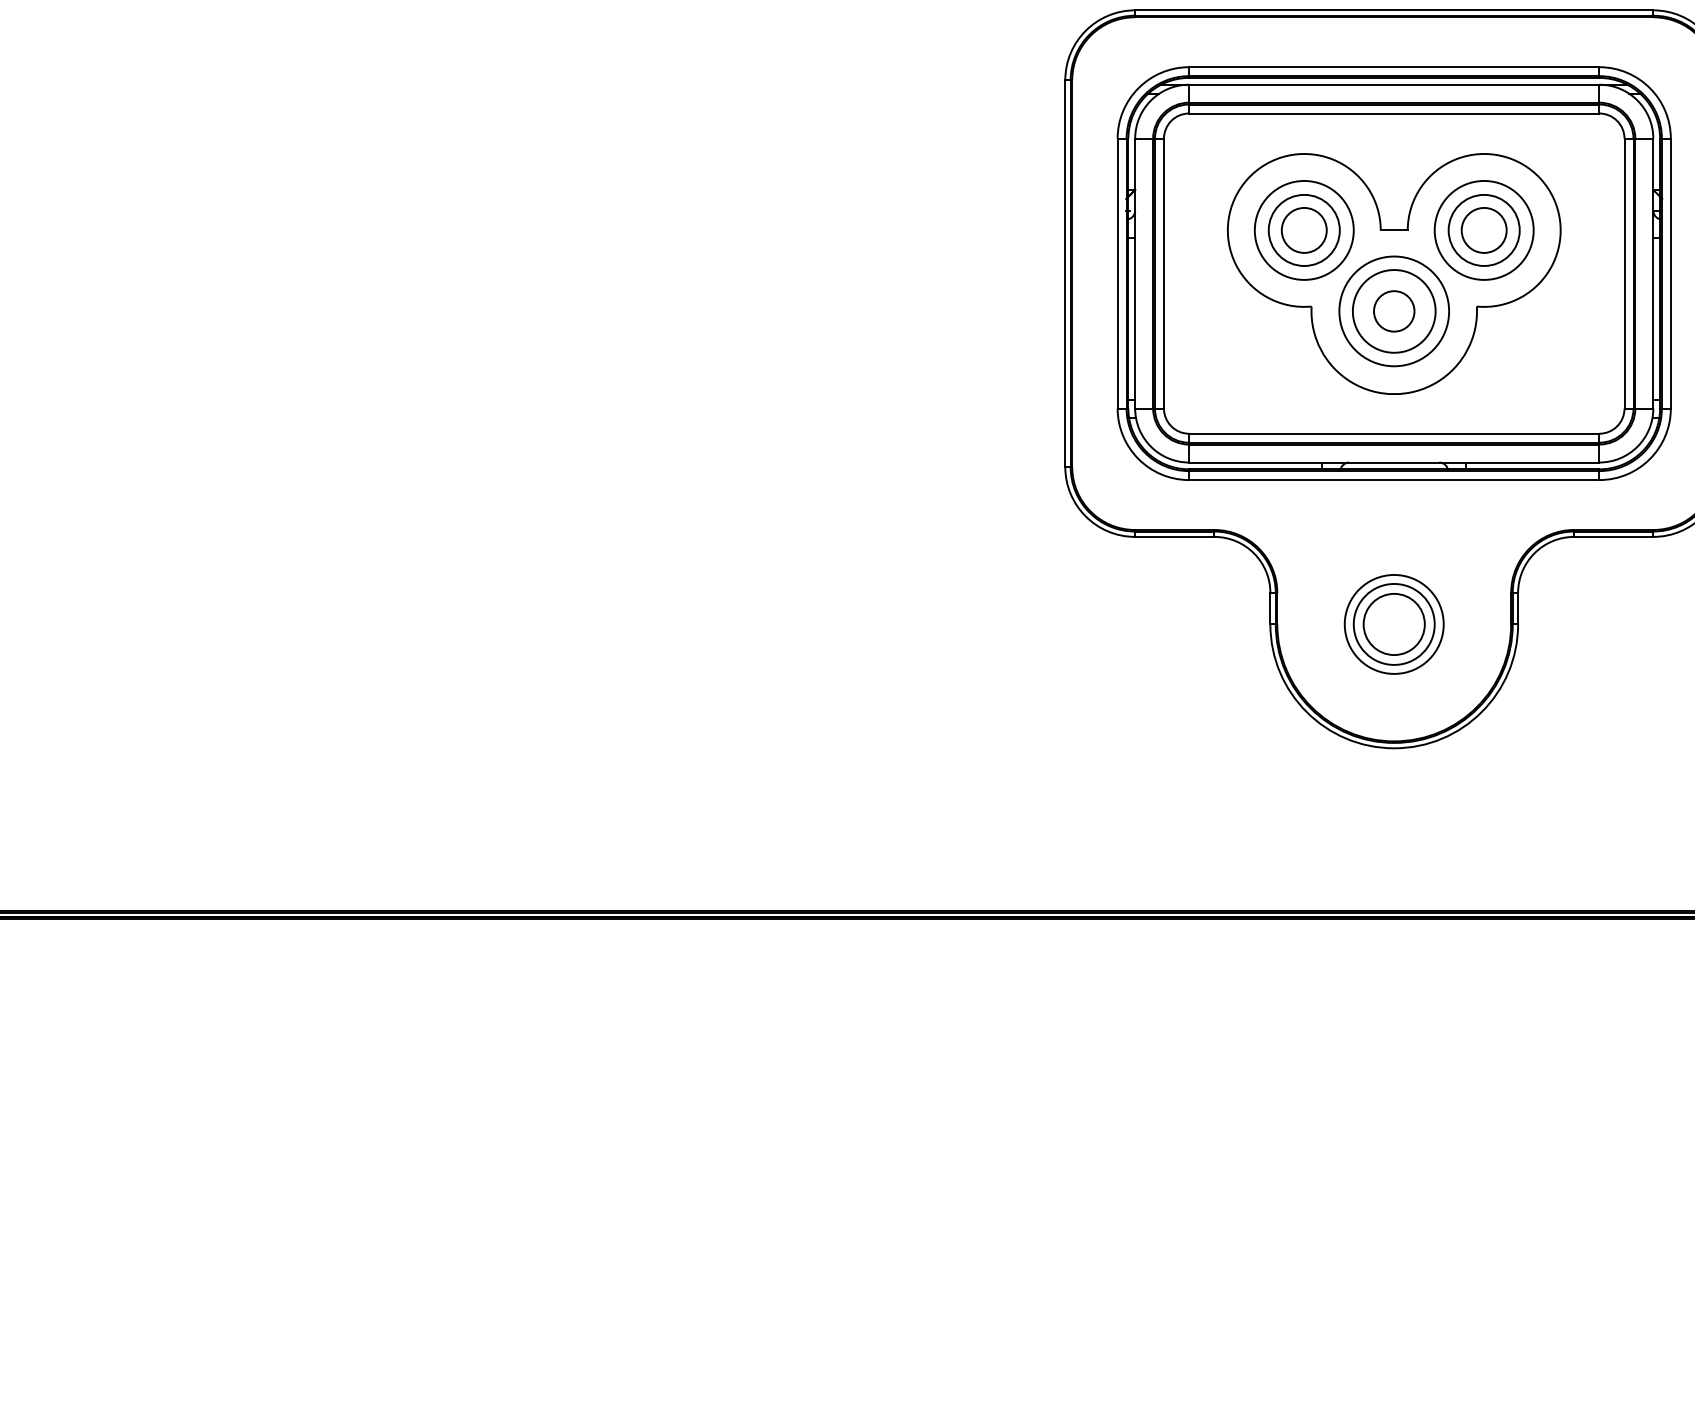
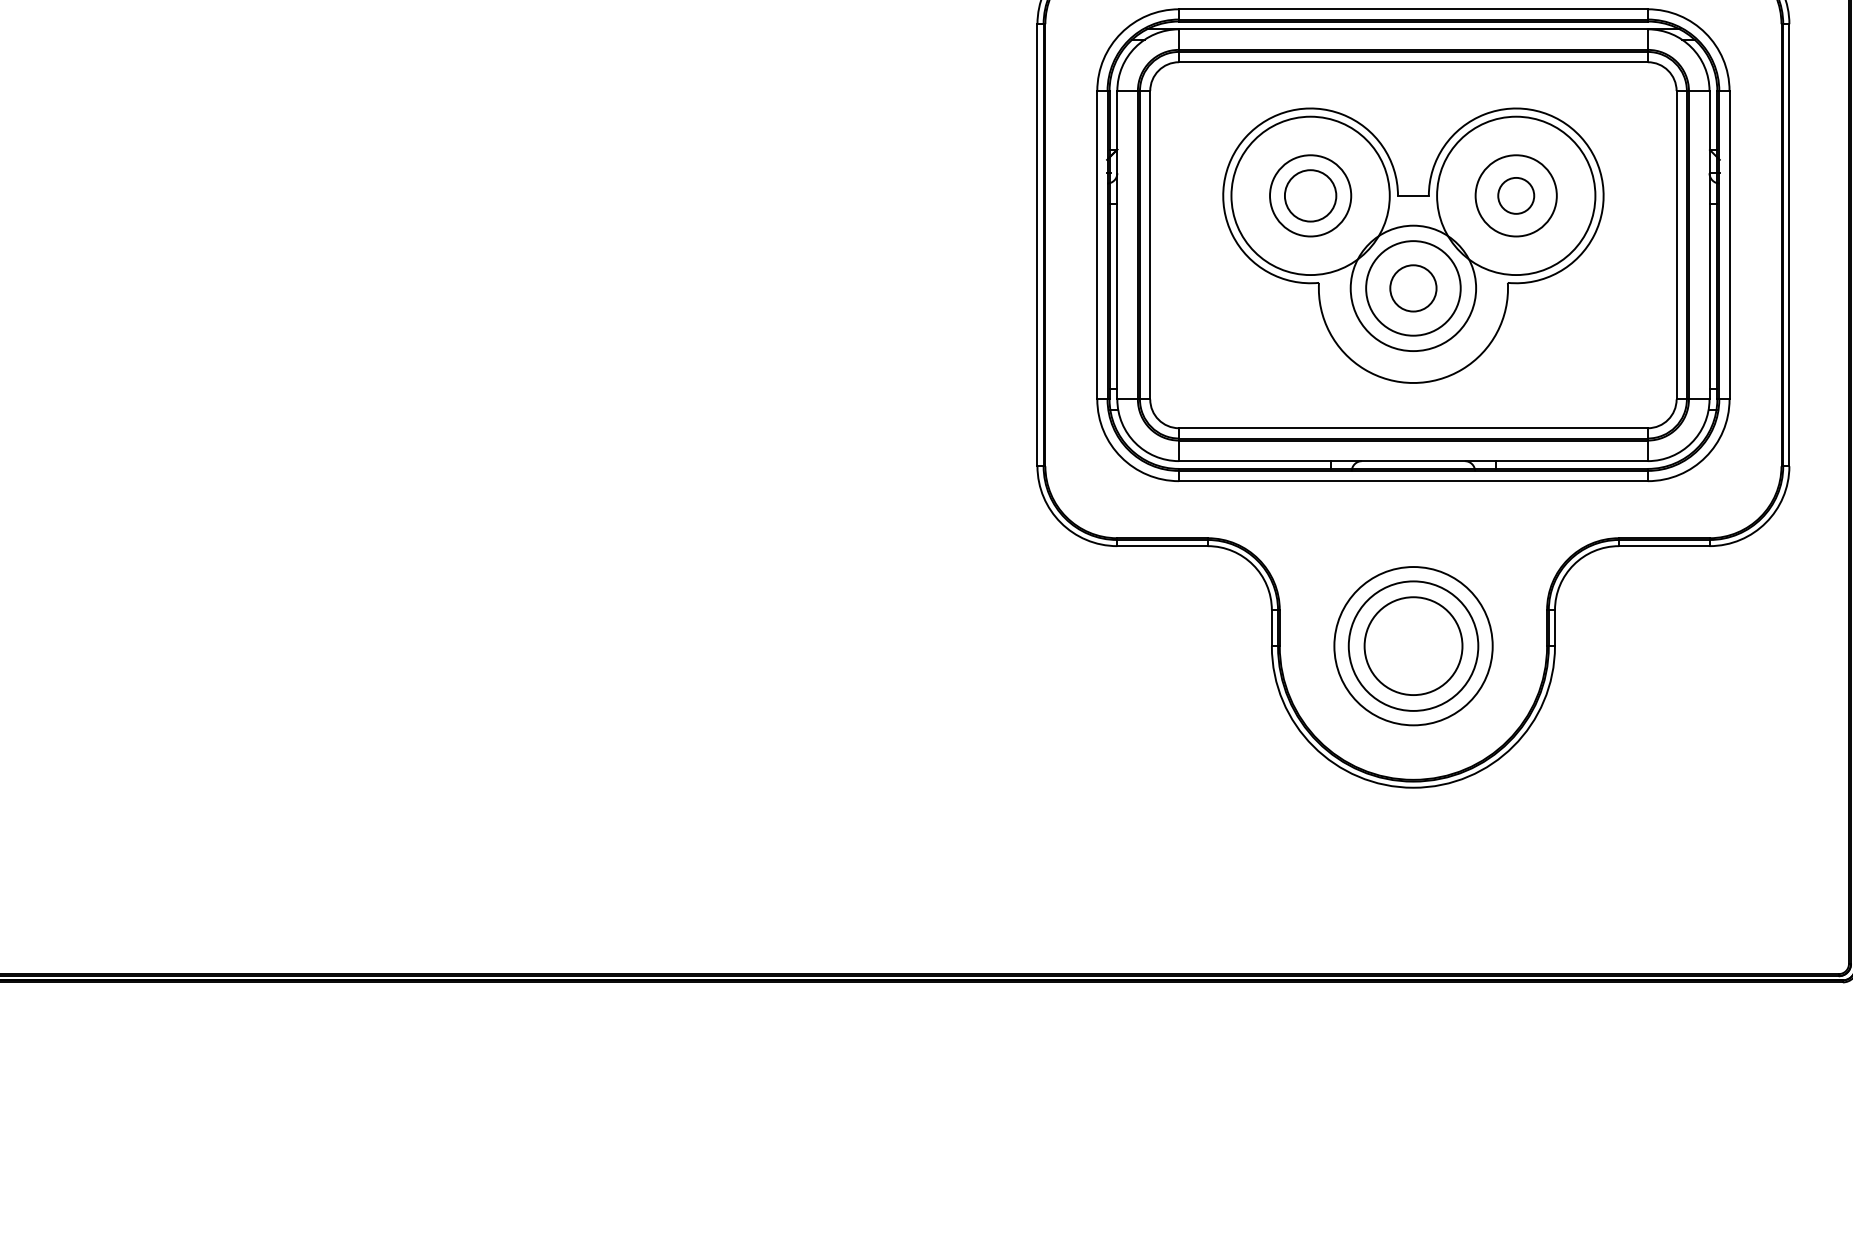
circle: (1303, 229) -> (1309, 194), size x1.4
circle: (1483, 229) -> (1515, 194), size x0.7
circle: (1483, 229) -> (1515, 194), size x1.4
part: (1393, 624) -> (1412, 646), size x1.4

